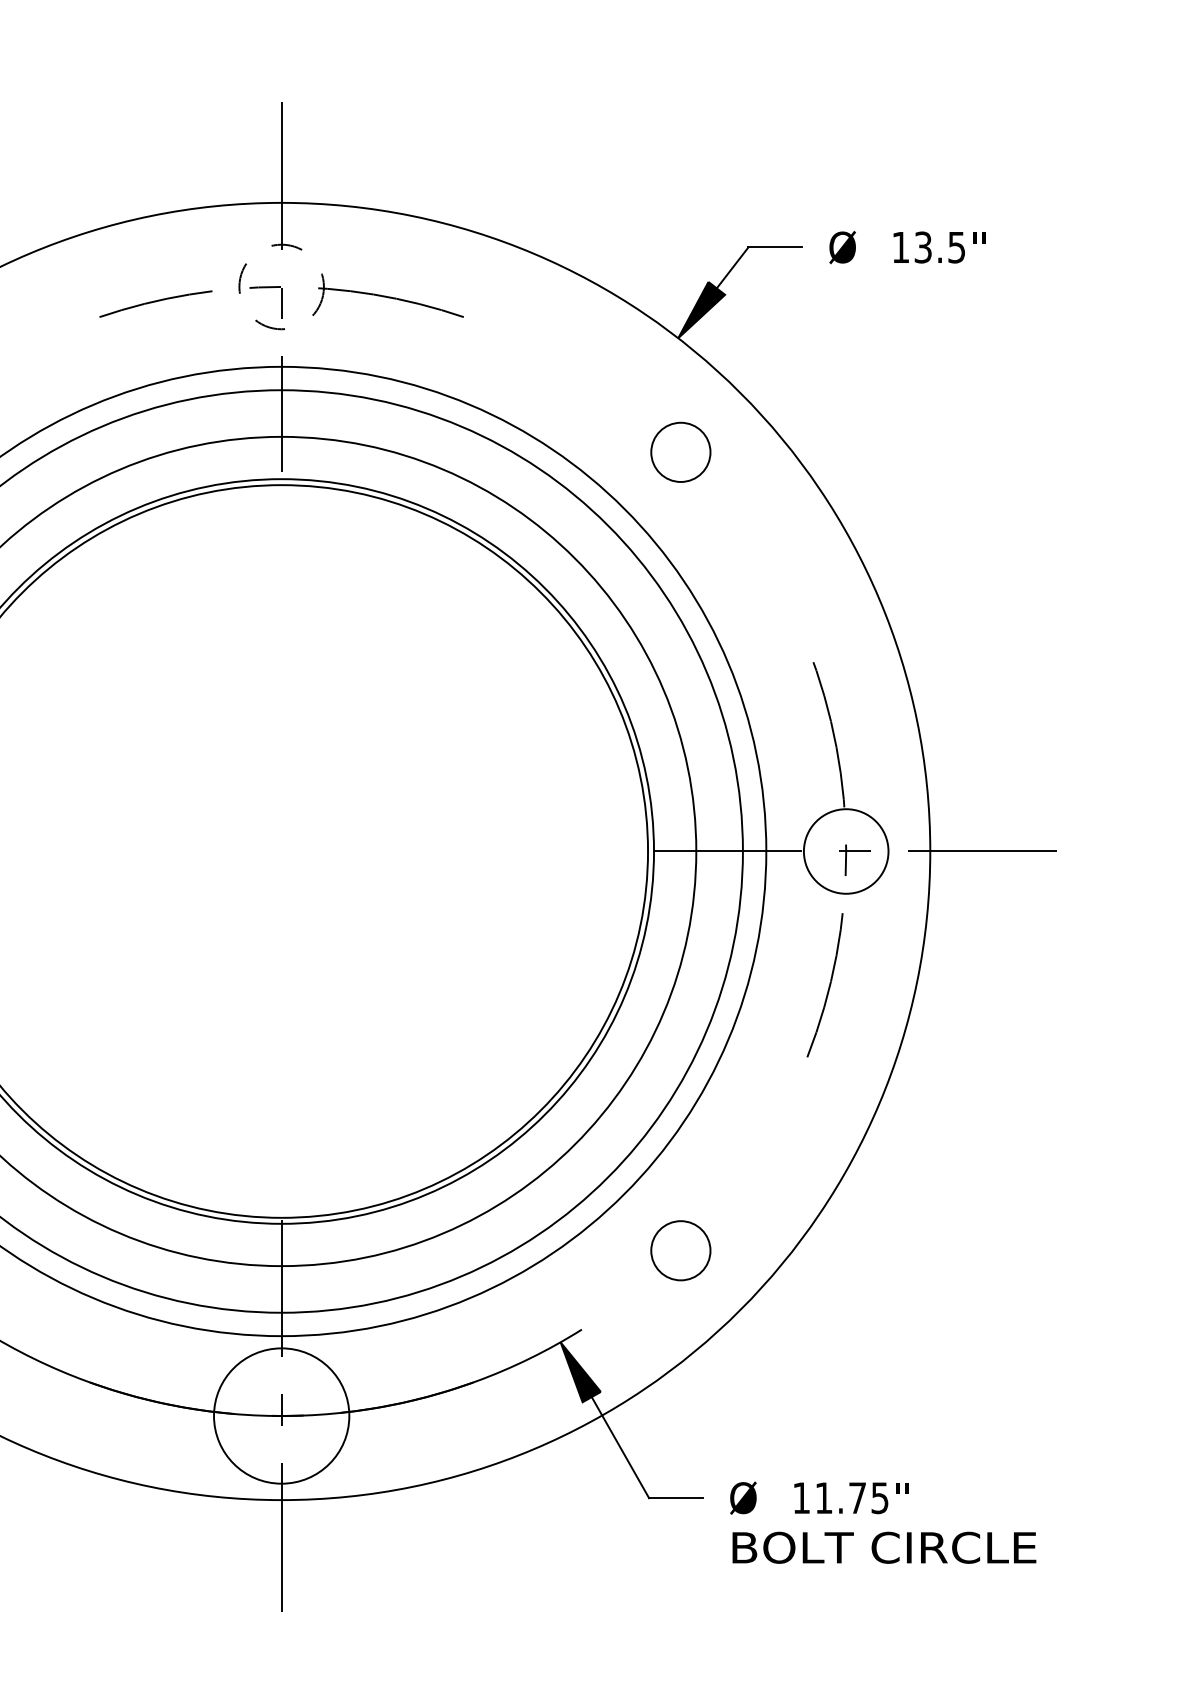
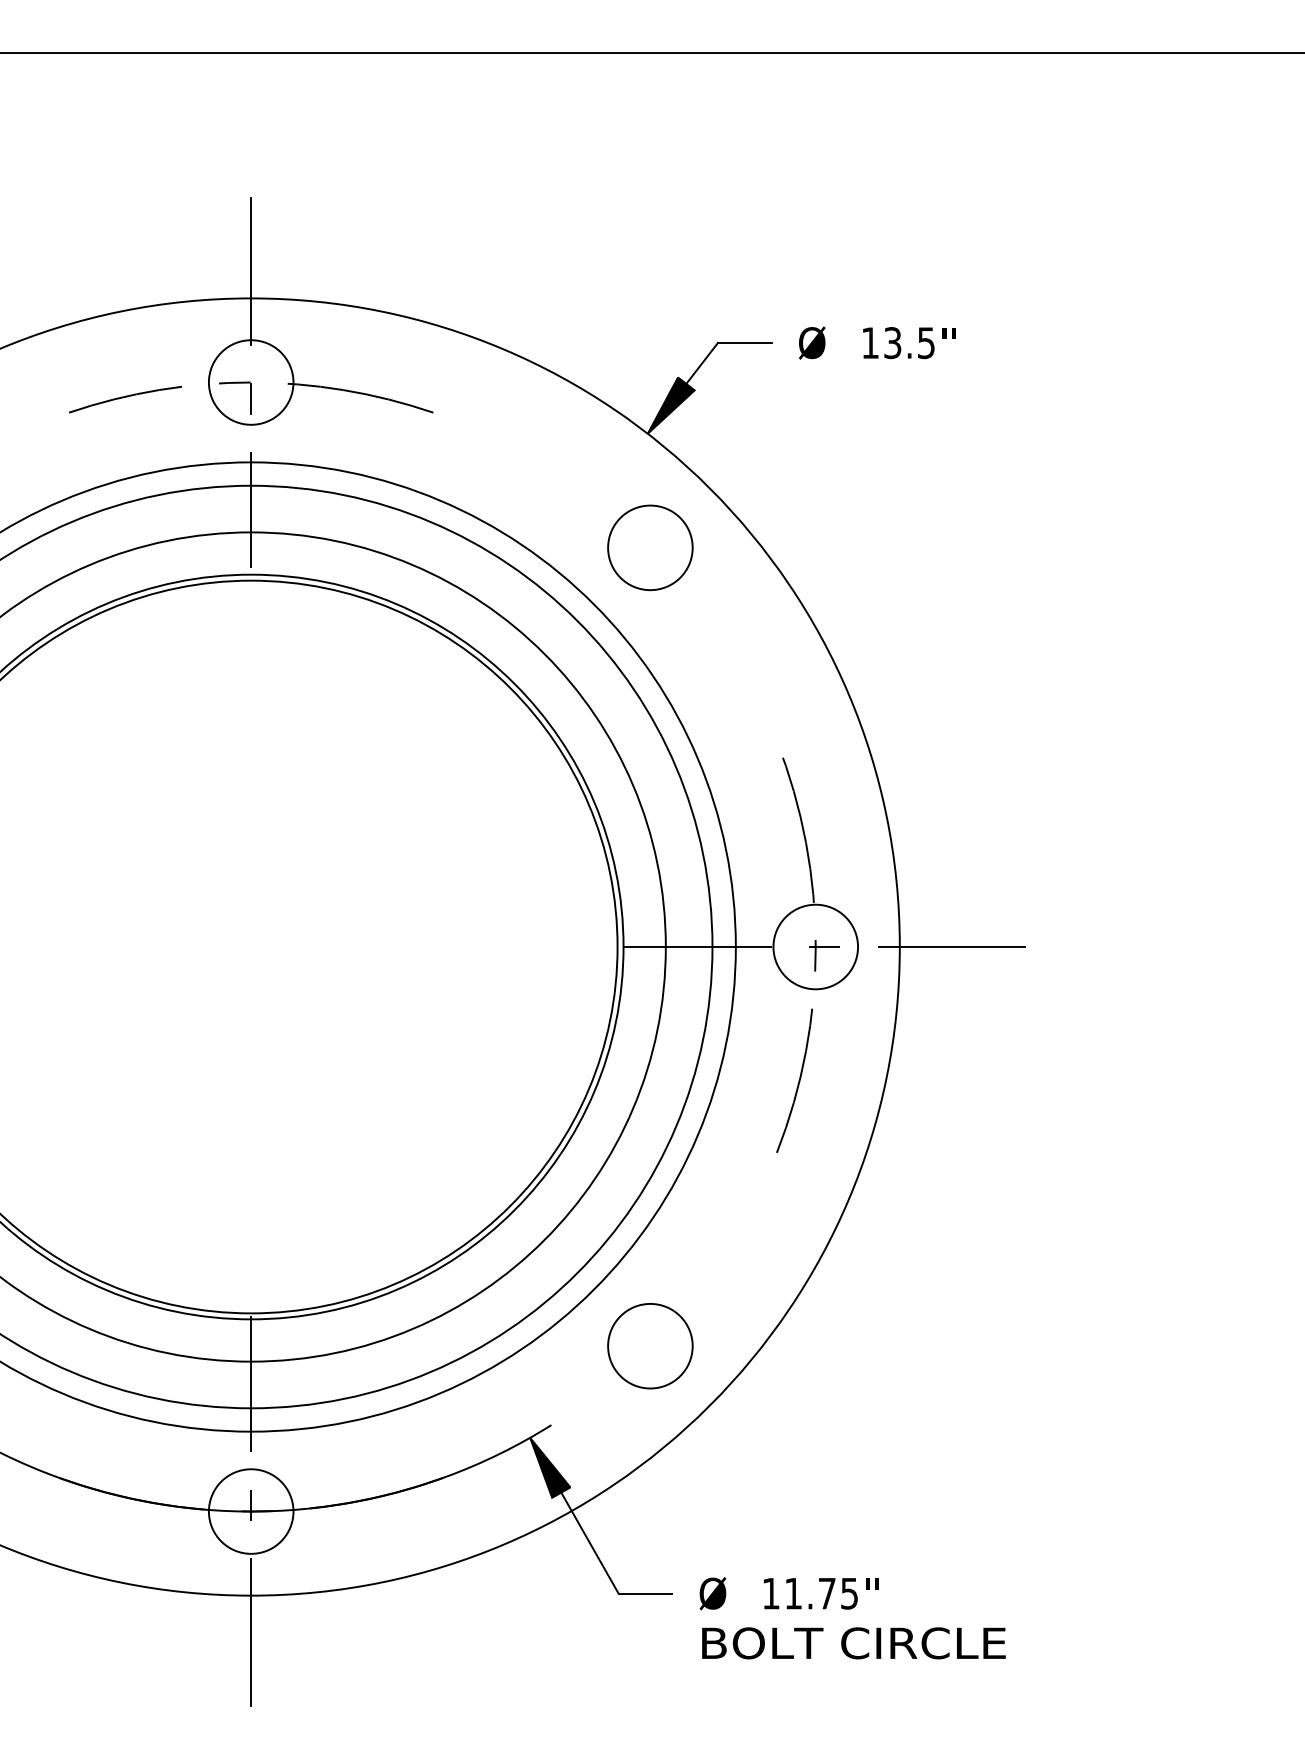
circle: (280, 286) -> (250, 382), dashed -> solid
circle: (680, 451) -> (650, 547), size x1.43
circle: (680, 1250) -> (650, 1346), size x1.43
circle: (280, 1415) -> (250, 1511), size x0.62

